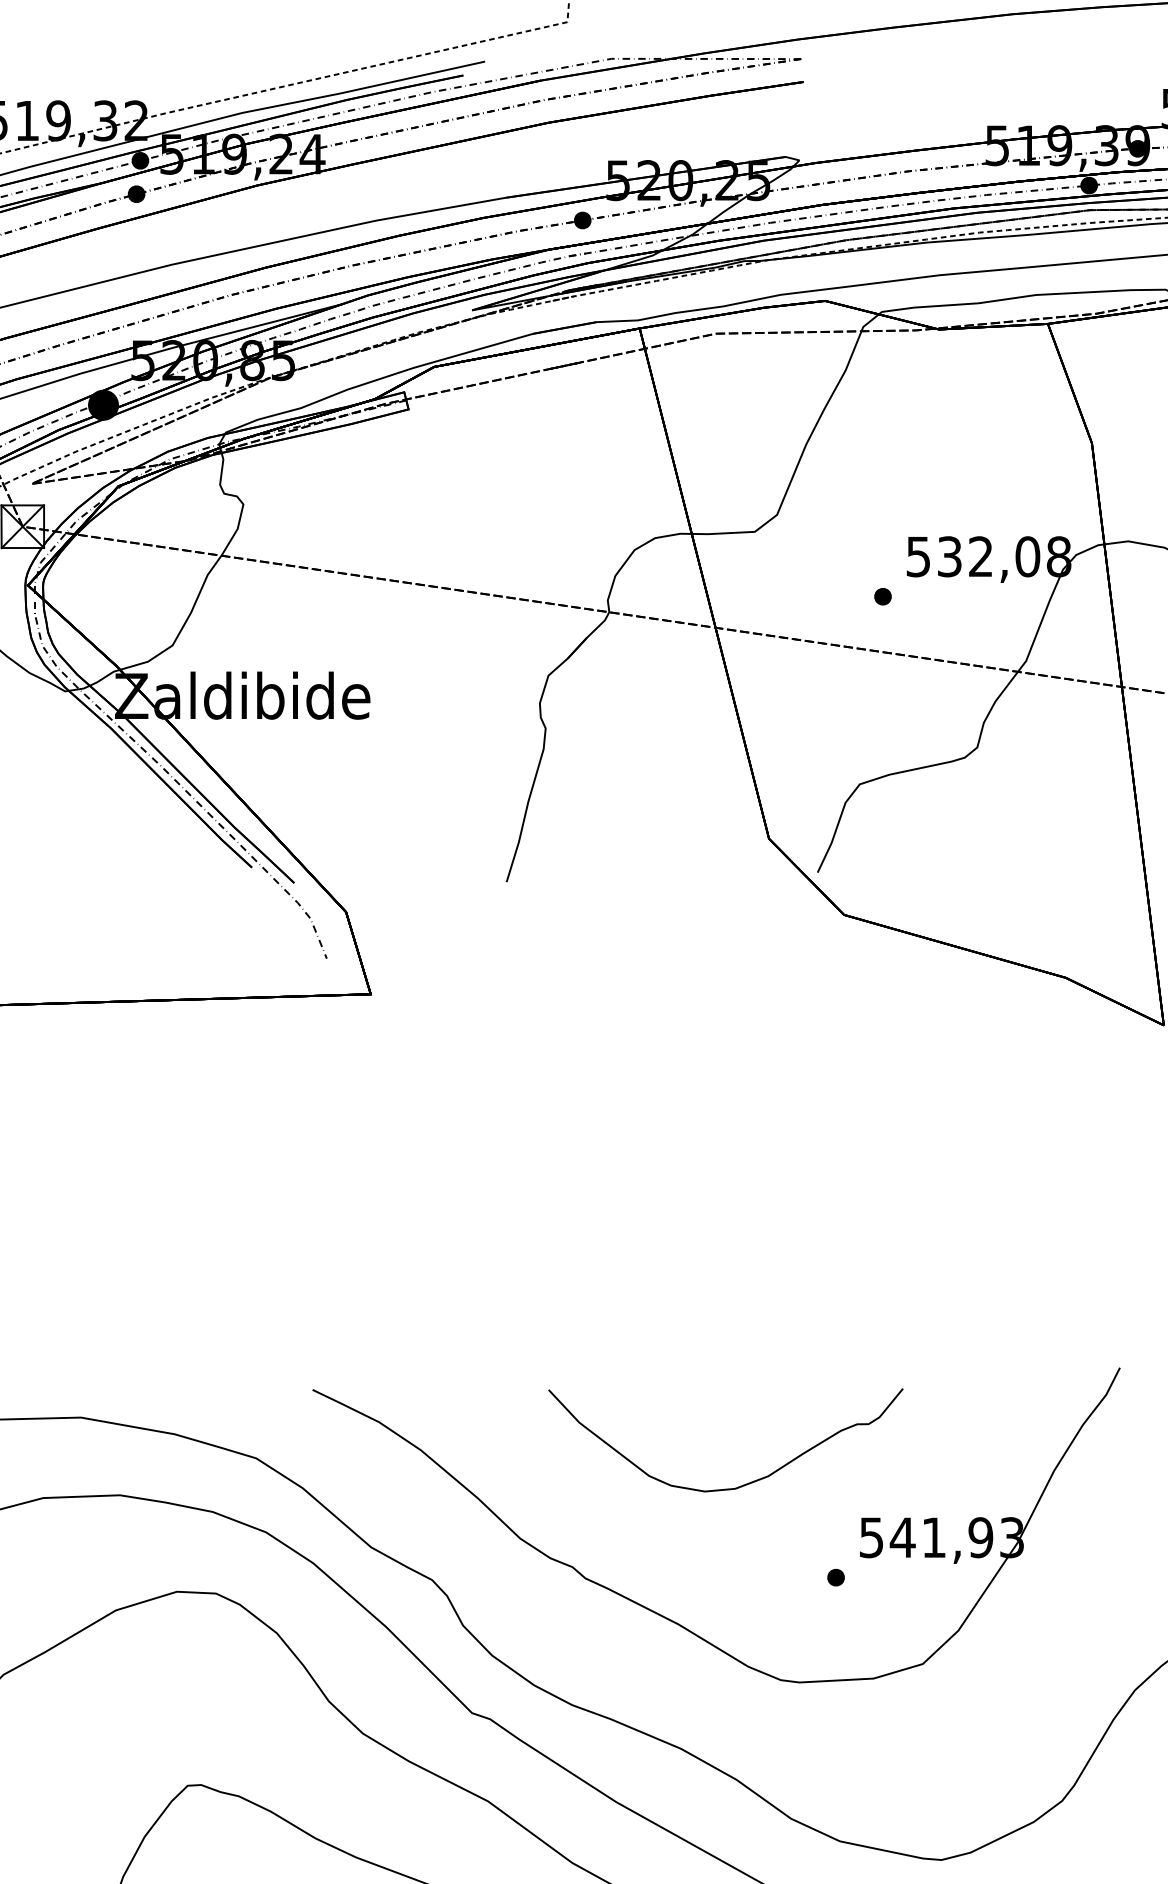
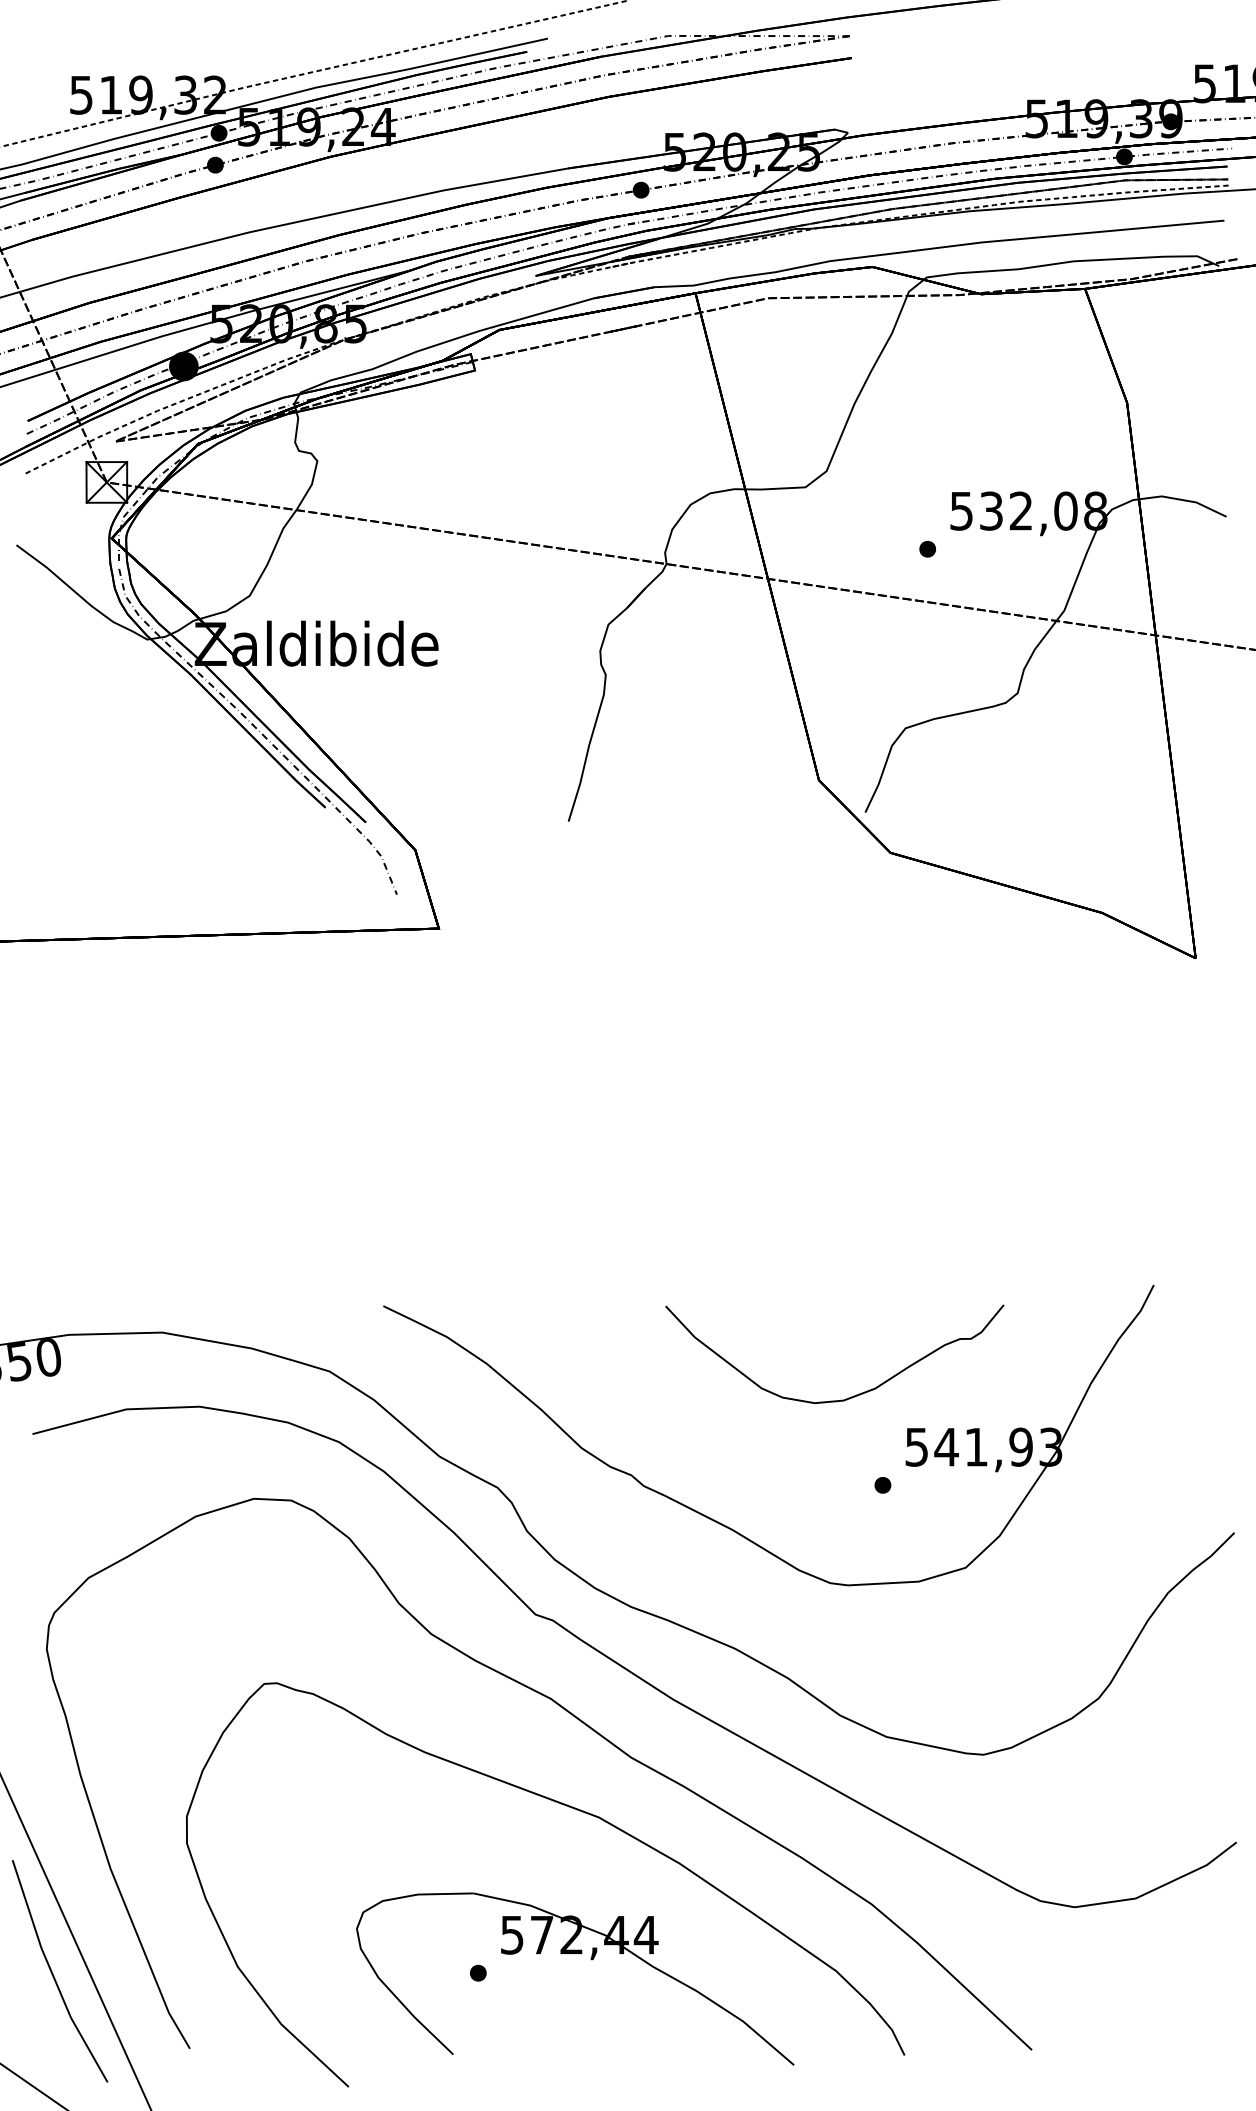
curve: (745, 1483) -> (853, 1395), moved

